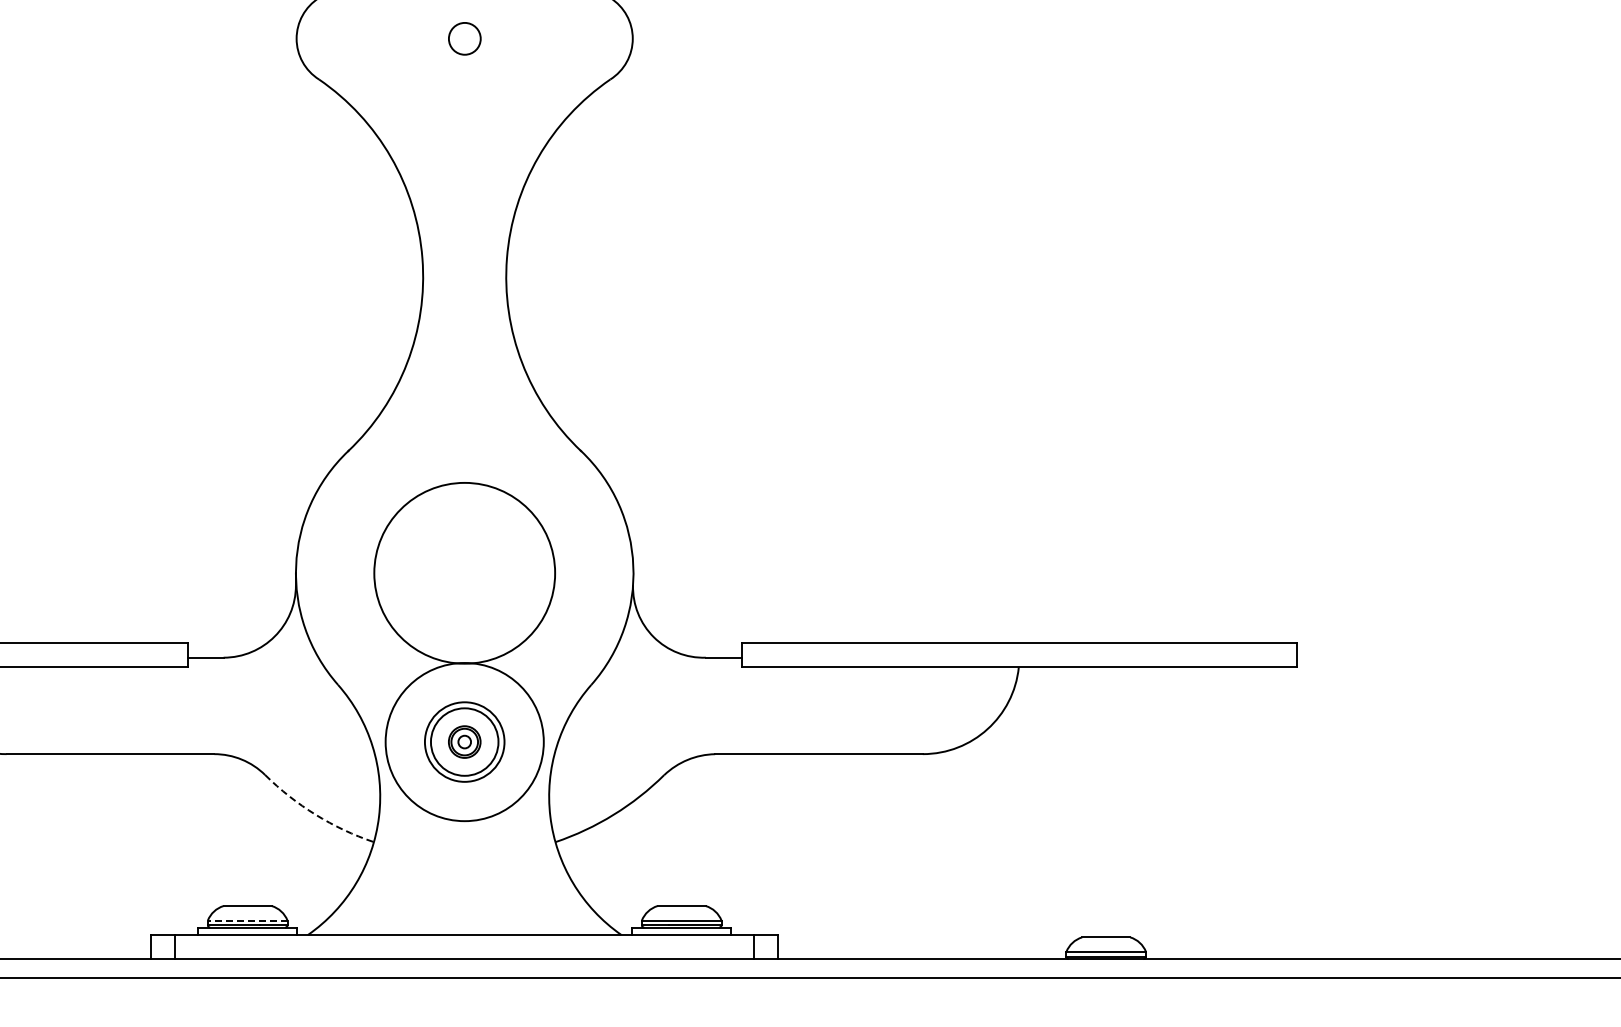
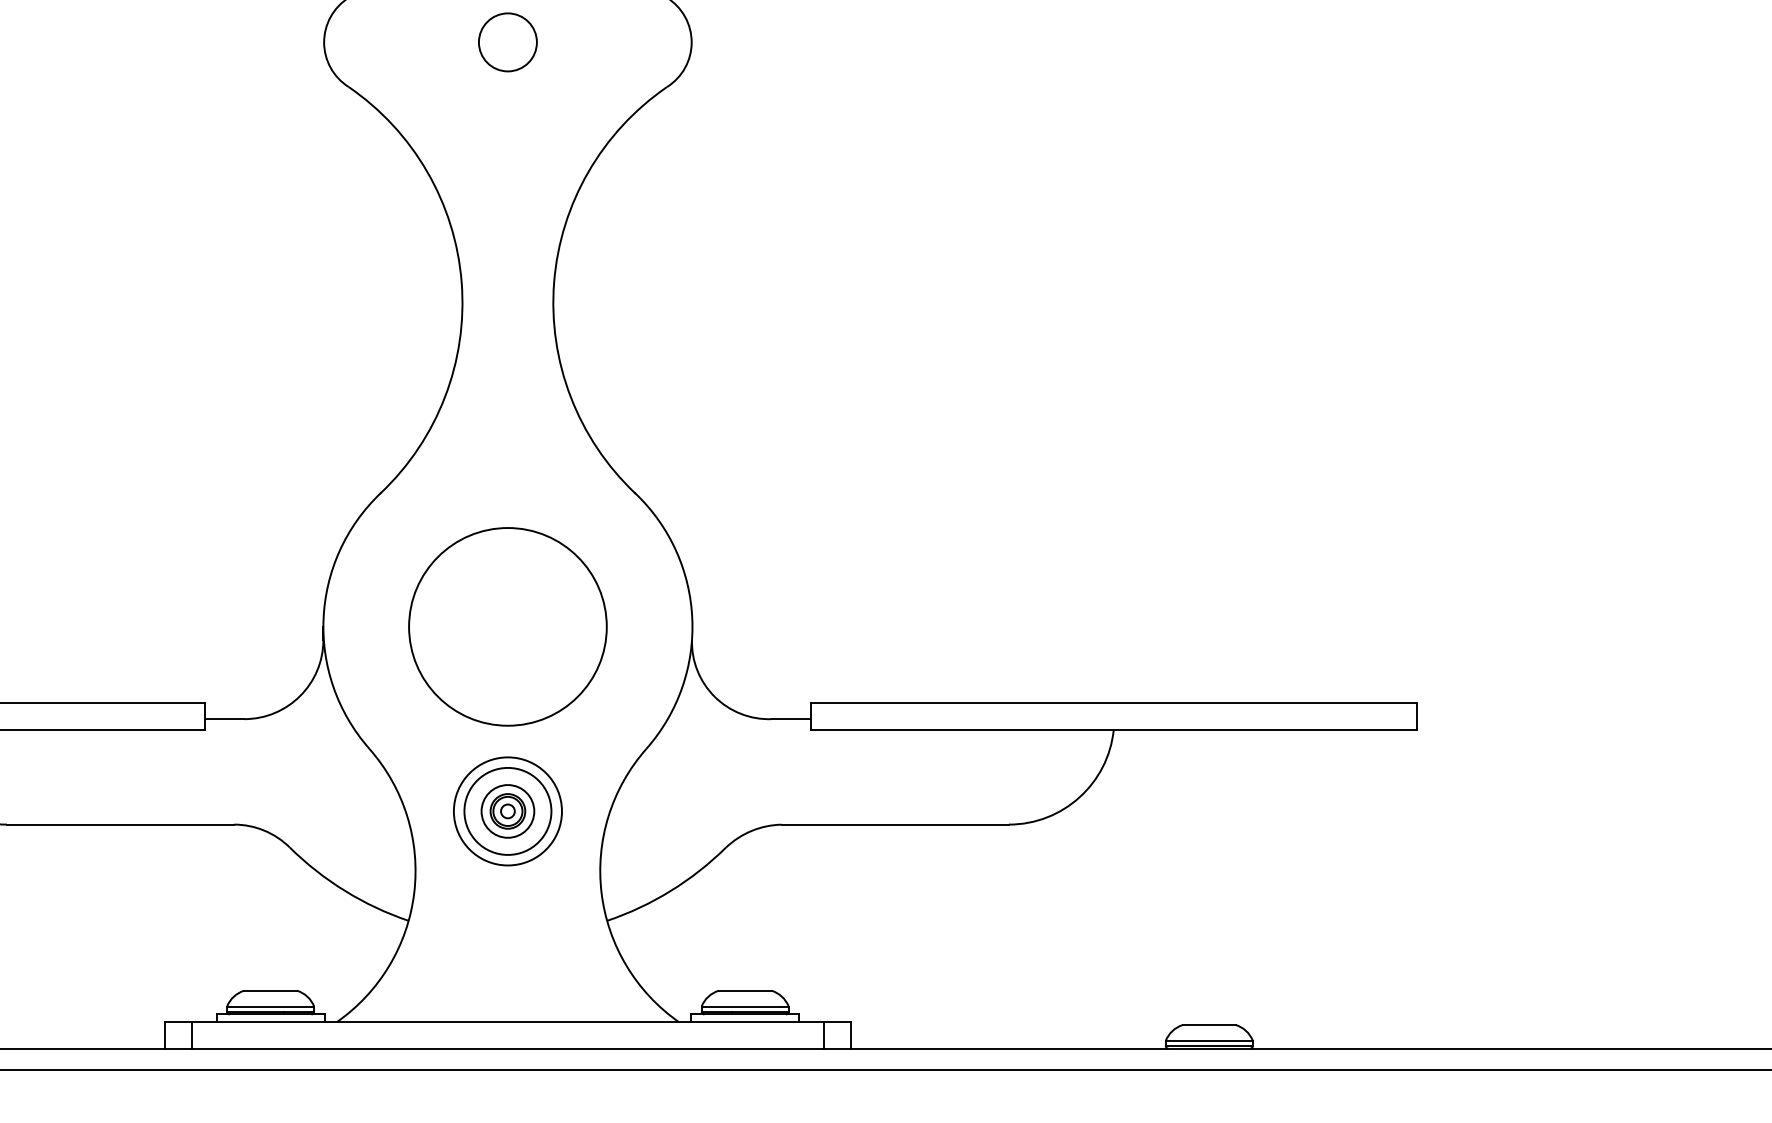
circle: (464, 38) -> (507, 42), size x1.67
circle: (464, 741) -> (507, 810), size x0.62
circle: (464, 741) -> (507, 810), size x0.71
arc: (315, 814) -> (344, 890), dashed -> solid
line: (247, 920) -> (270, 1006), dashed -> solid

